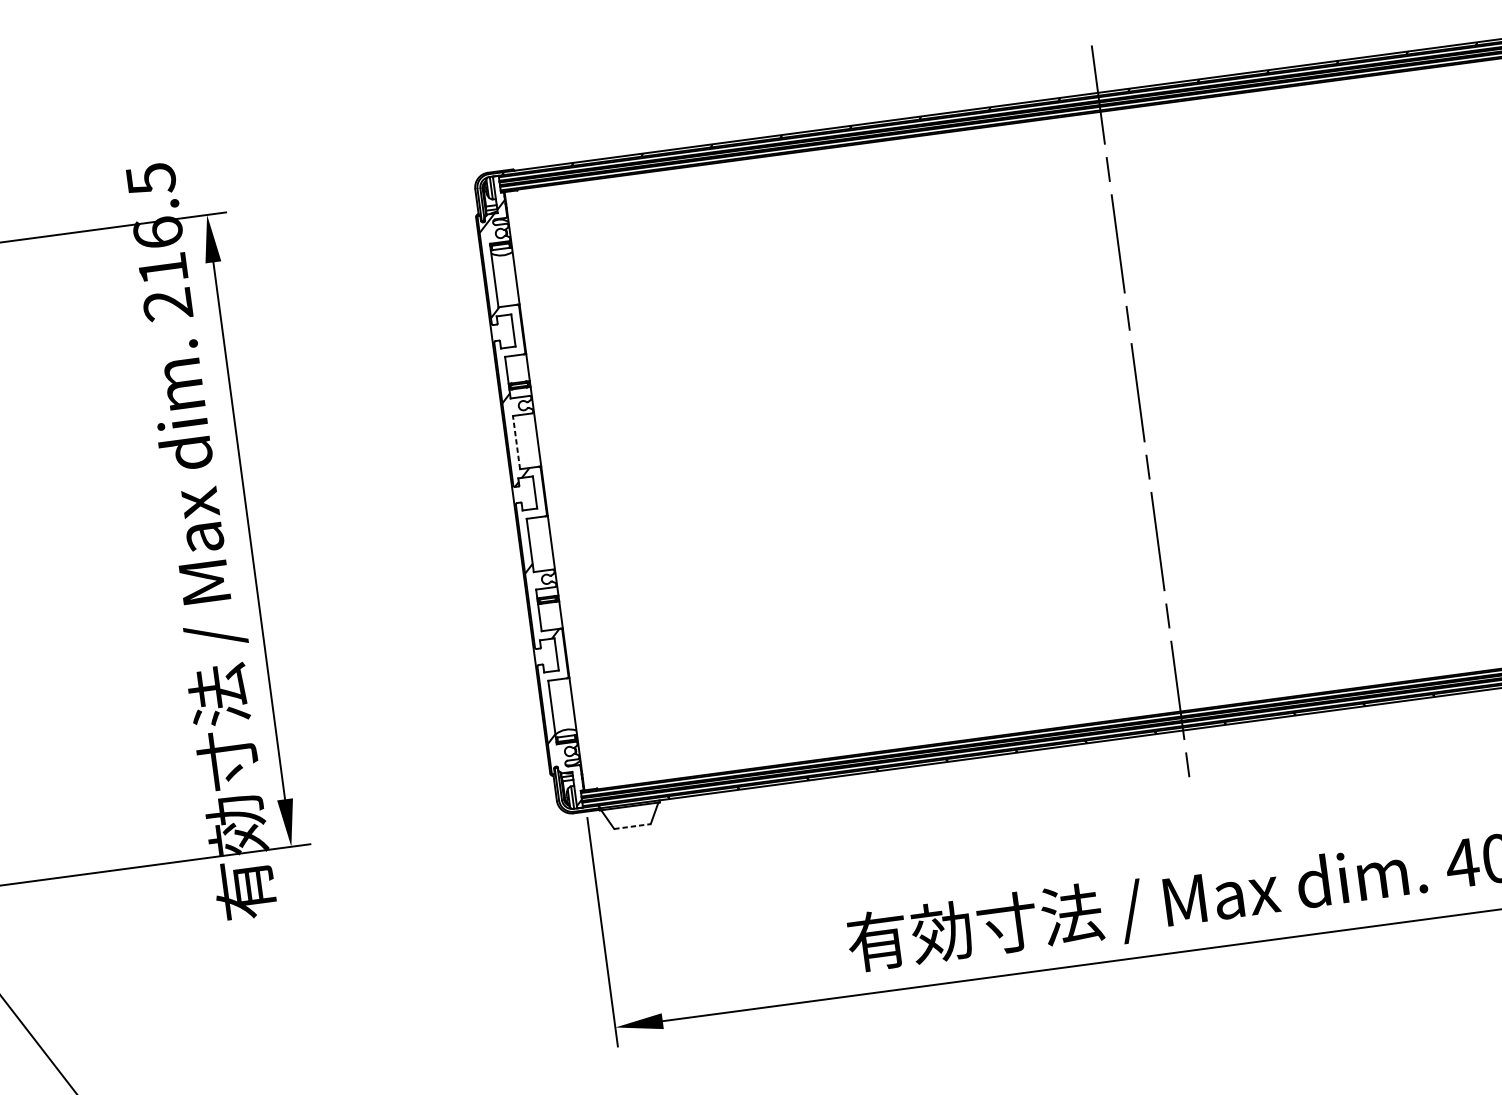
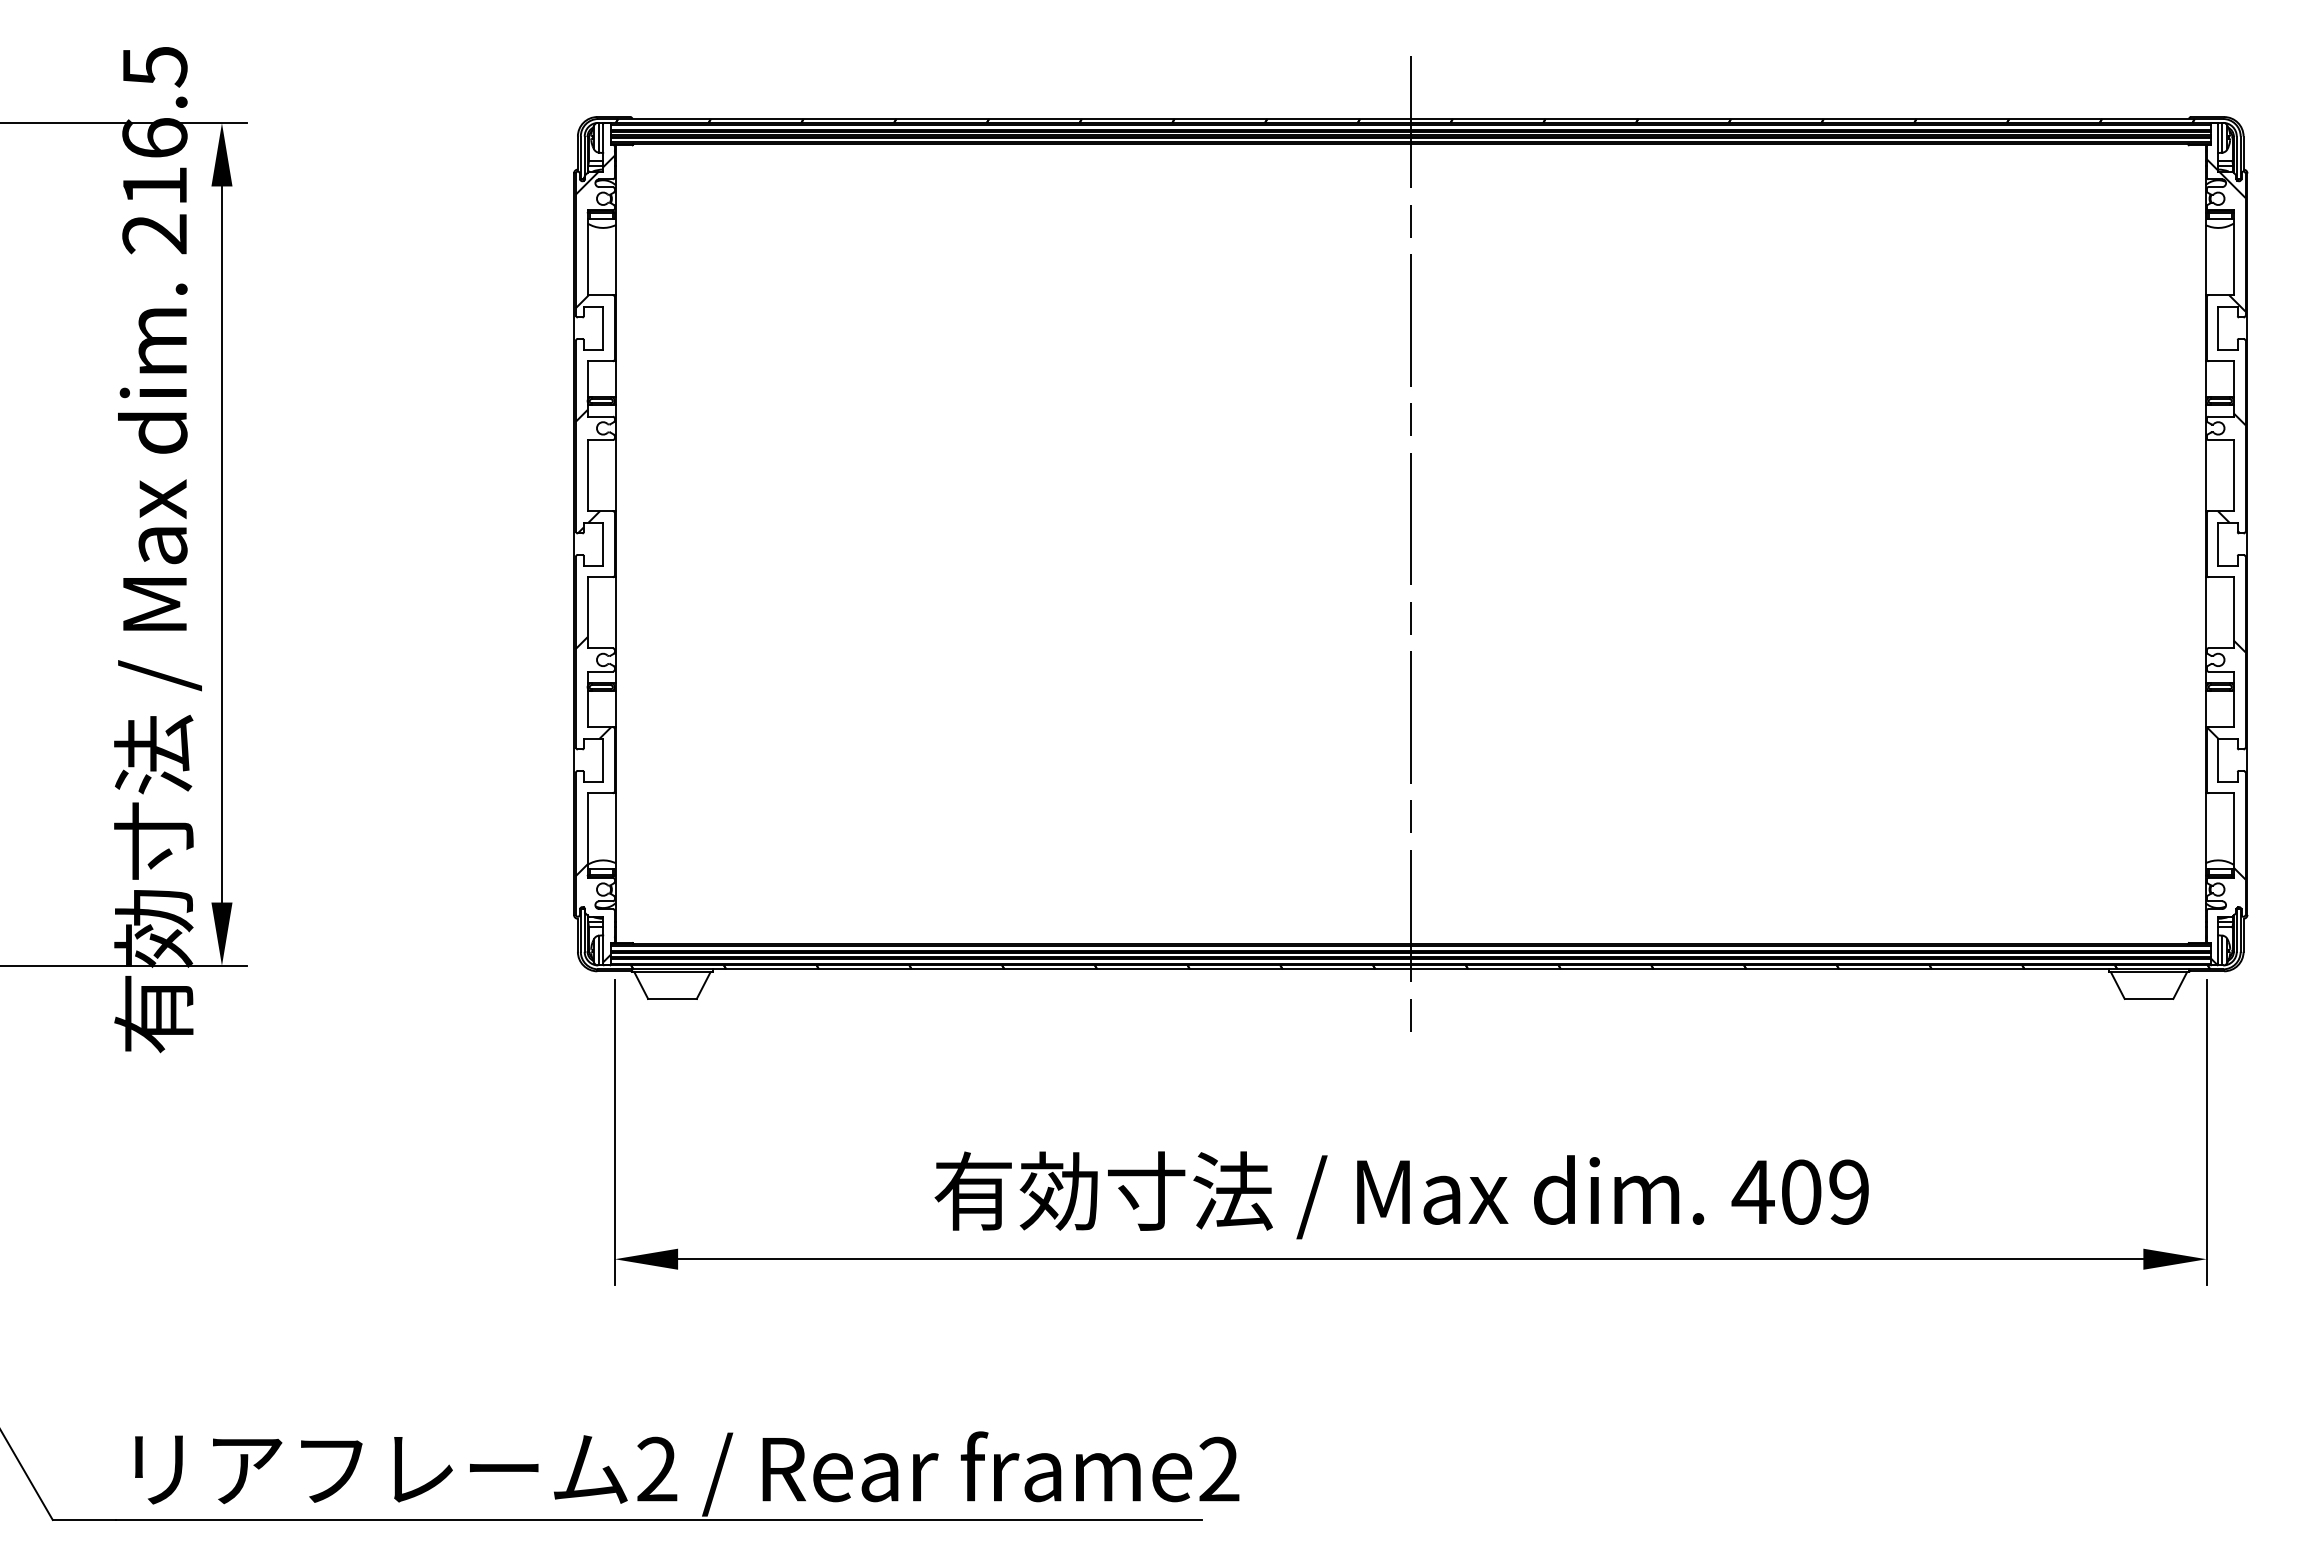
line: (516, 442) -> (587, 475), dashed -> solid
line: (632, 826) -> (672, 998), dashed -> solid

